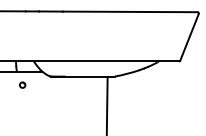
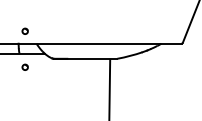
part: (22, 48) -> (25, 30), added

